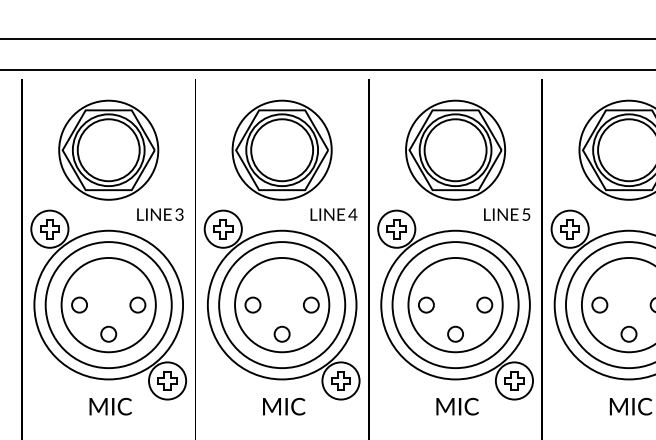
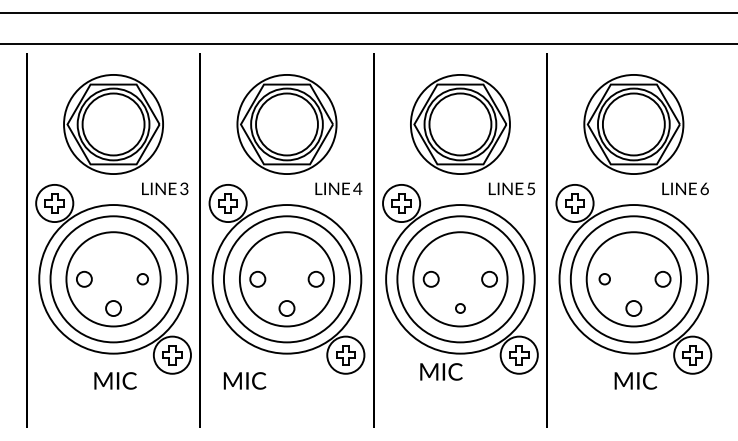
circle: (137, 304) -> (142, 278), size x0.7
circle: (599, 304) -> (604, 278), size x0.7
circle: (455, 334) -> (460, 308), size x0.6
text: (283, 406) -> (244, 380), moved
text: (457, 406) -> (441, 371), moved

